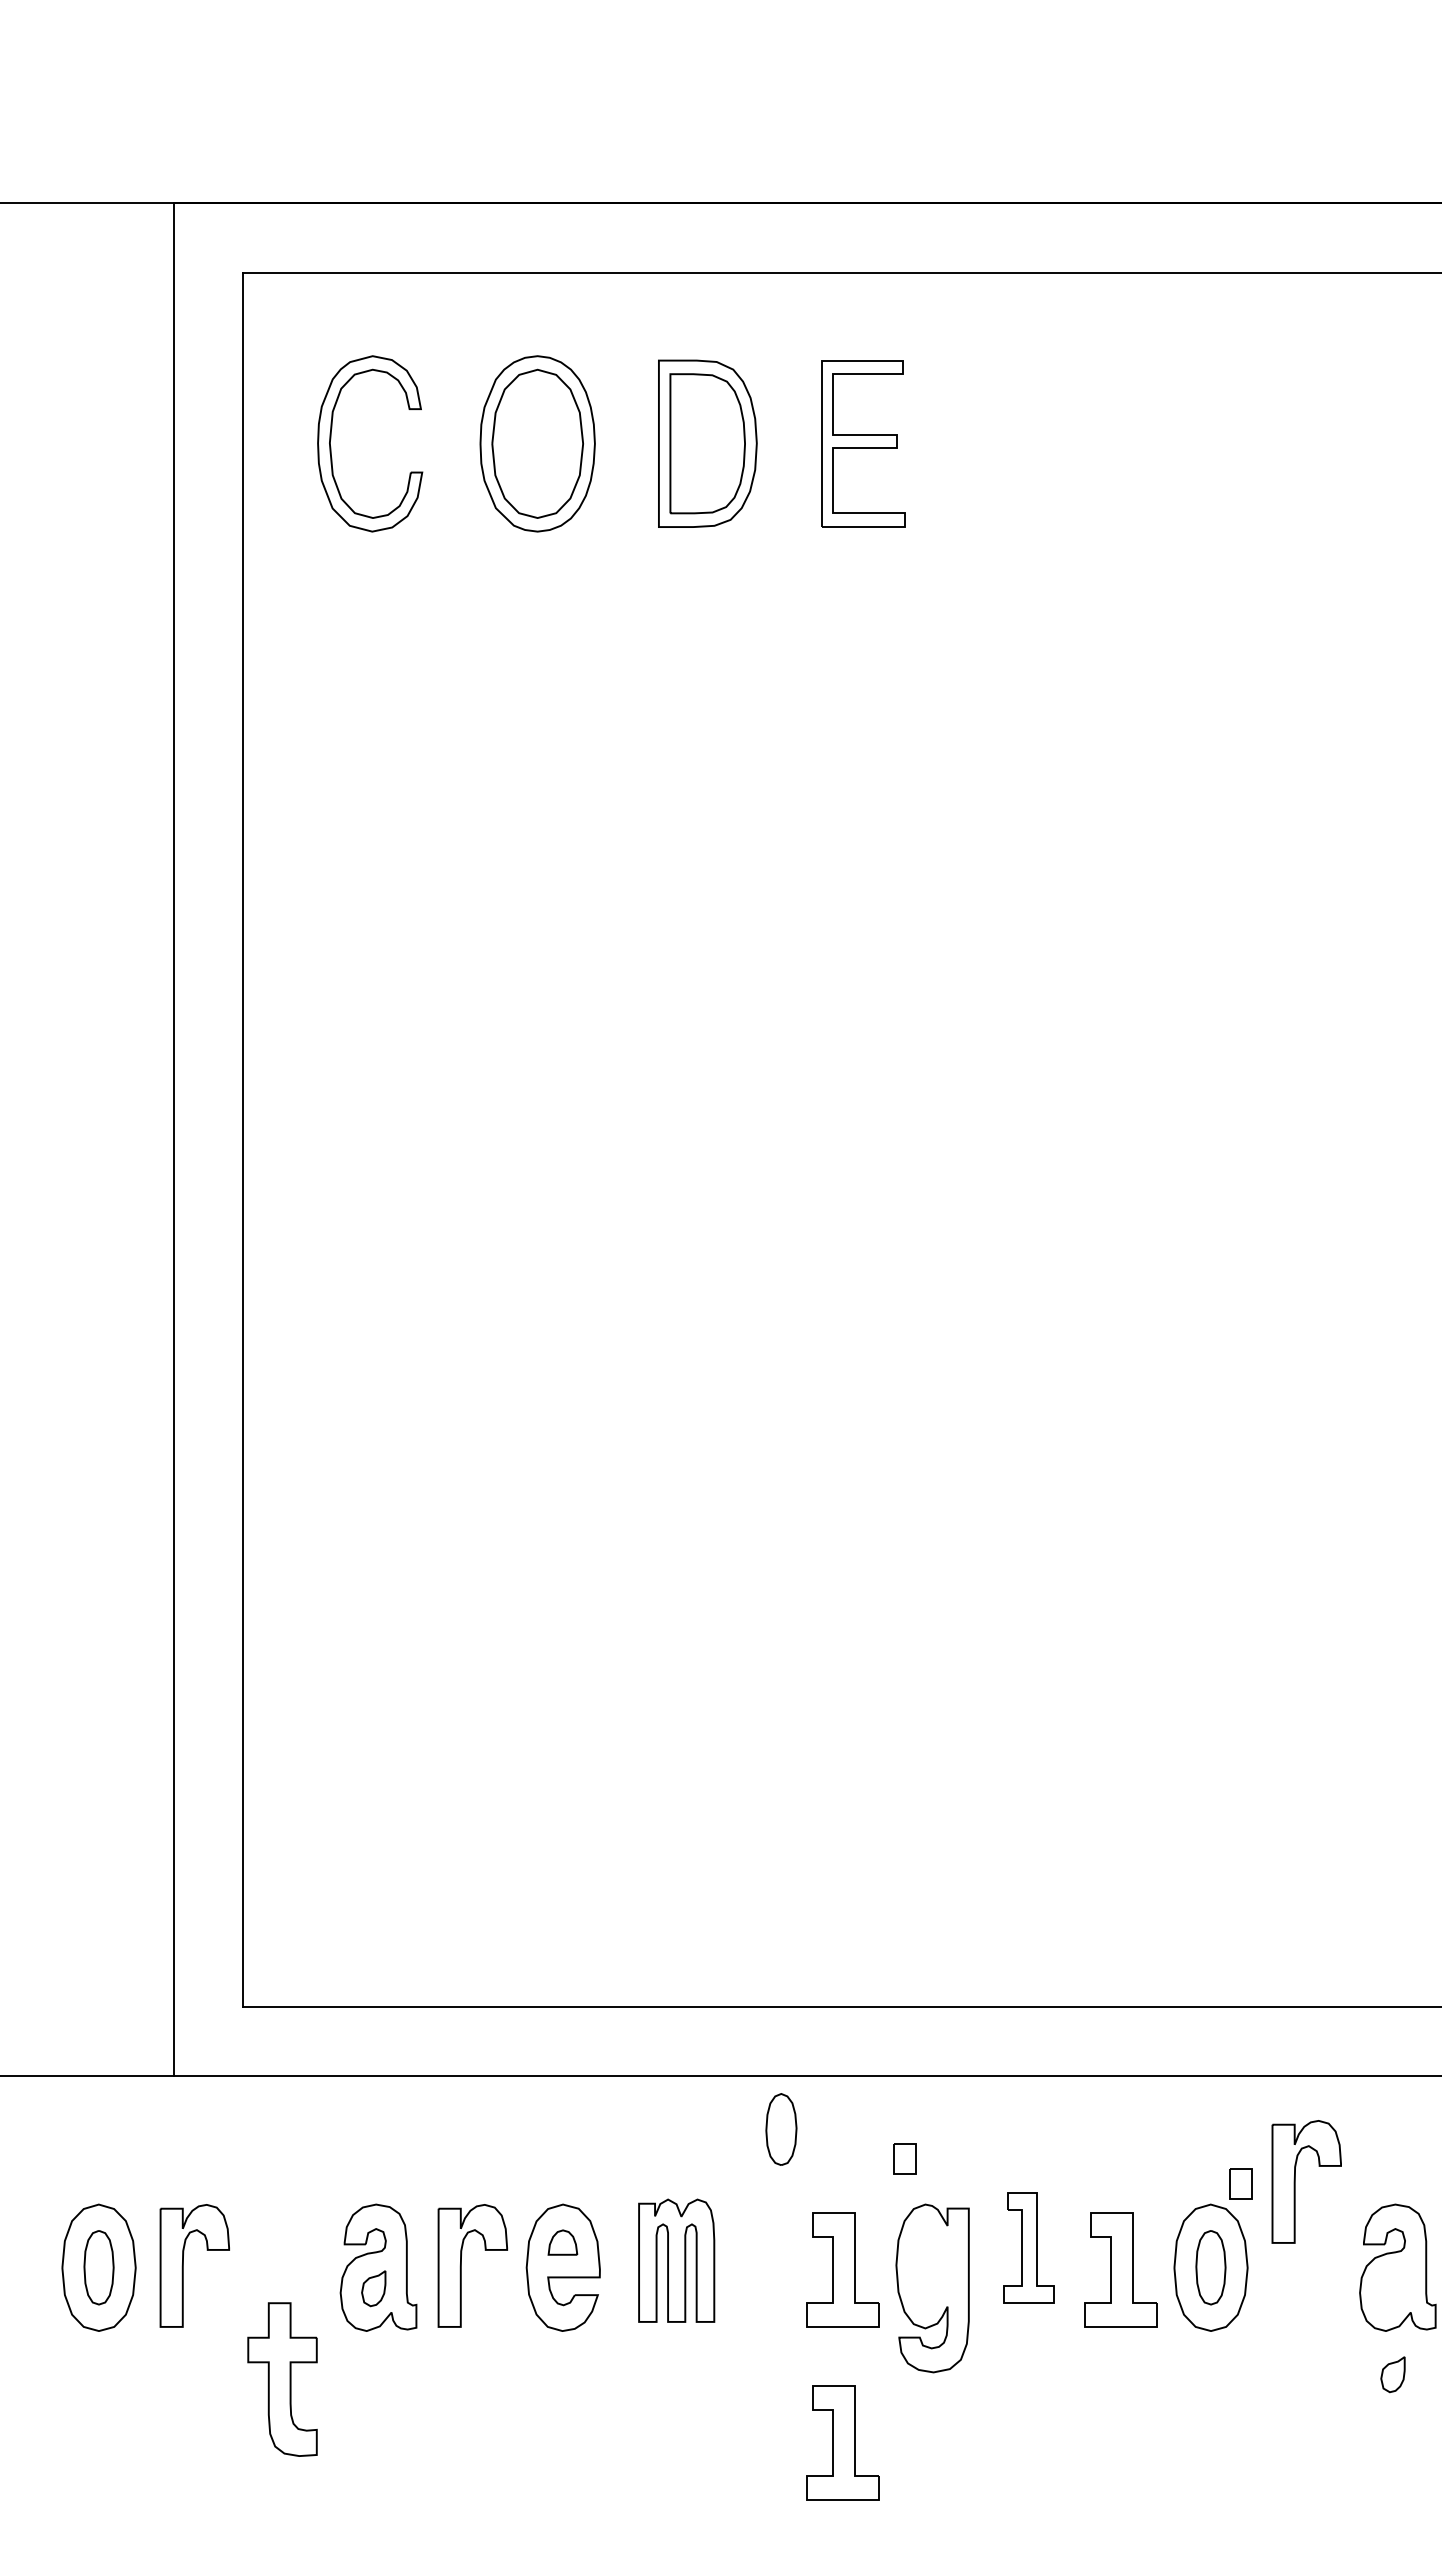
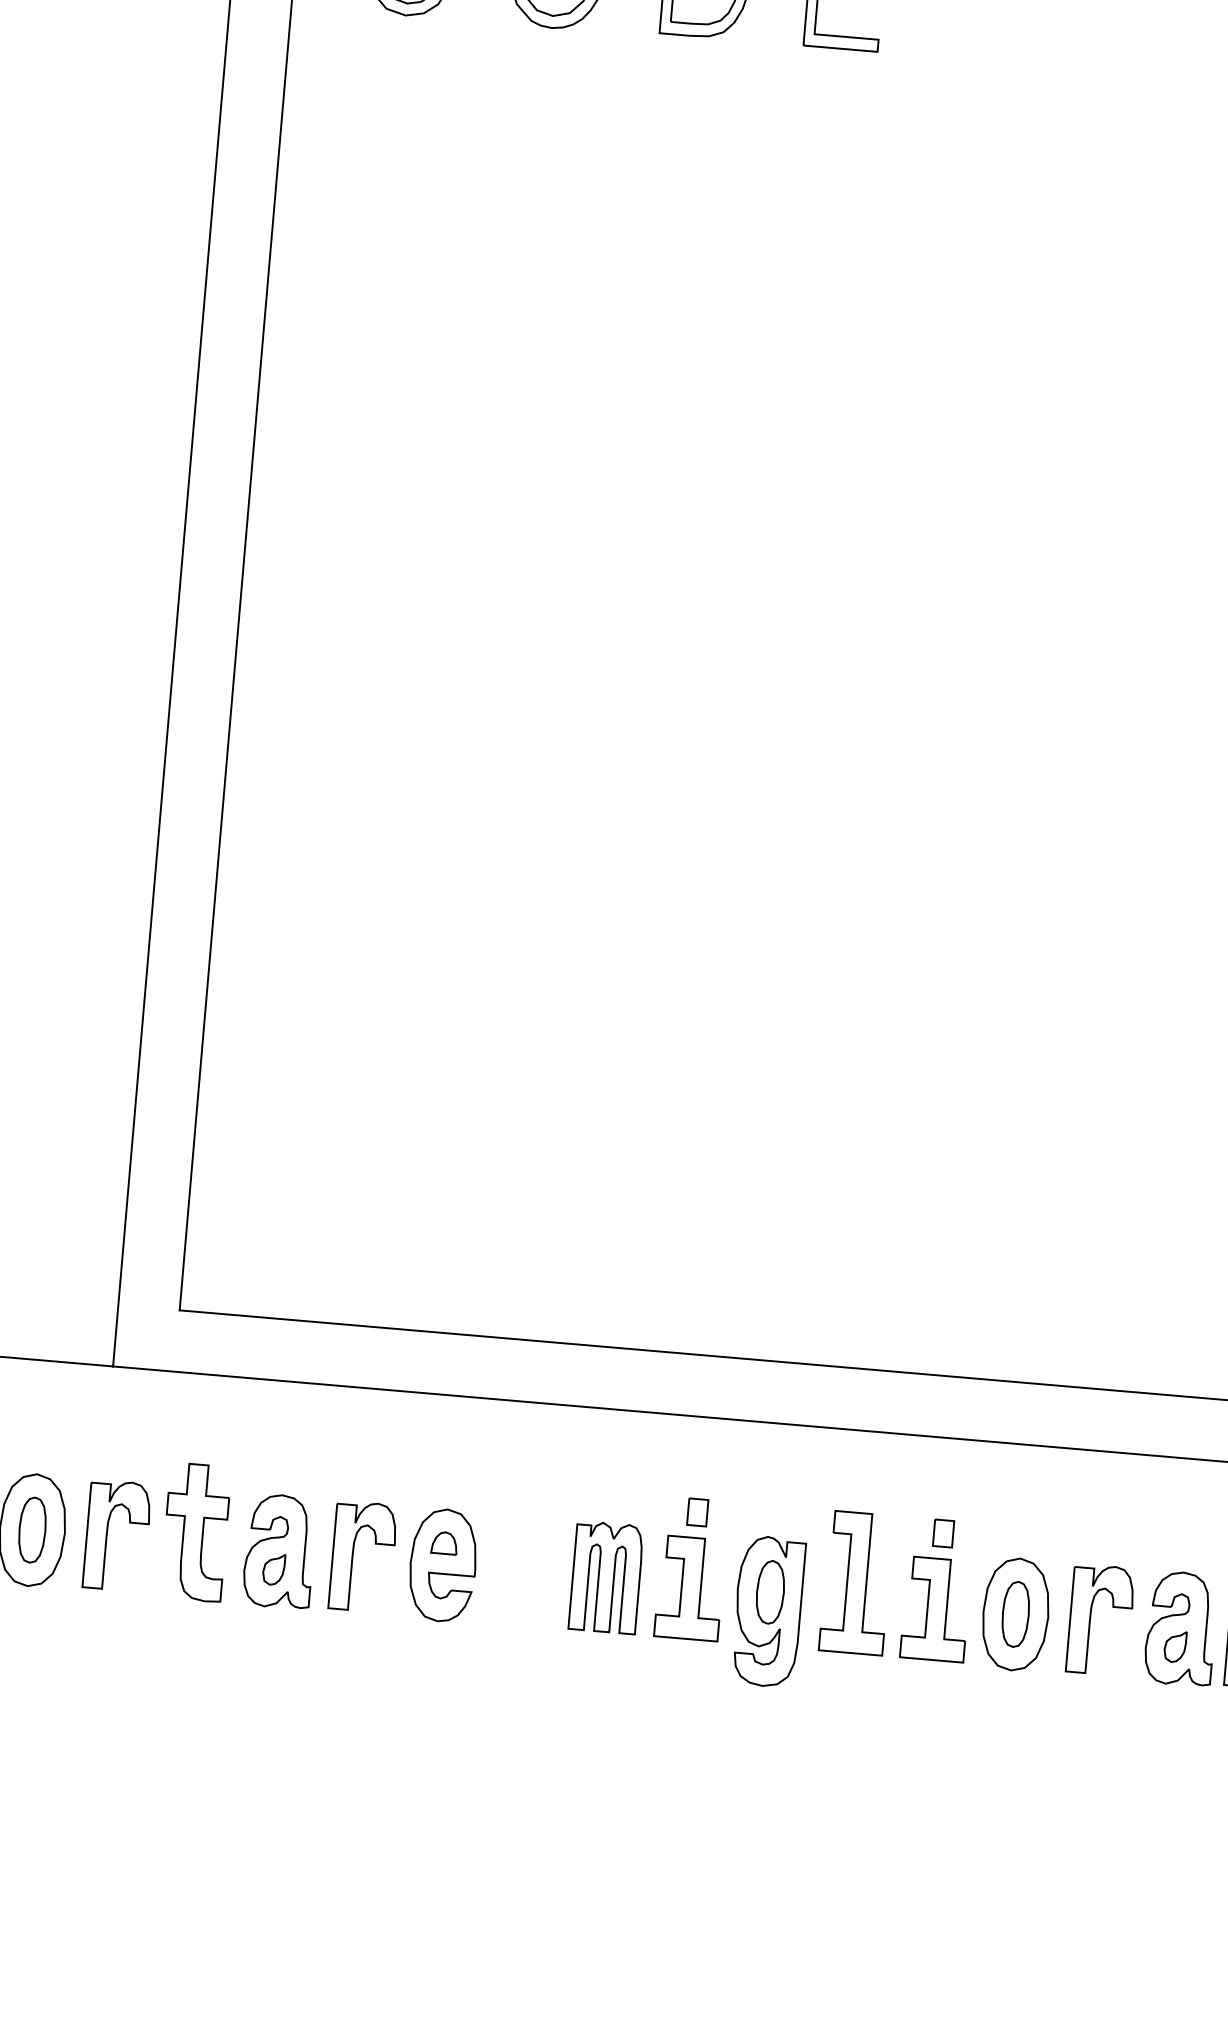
part: (781, 2129) -> (770, 1592), moved
part: (904, 2158) -> (697, 1512), moved
part: (1295, 2181) -> (1090, 1618), moved
part: (1240, 2183) -> (943, 1533), moved
part: (1028, 2247) -> (855, 1582), size x1.43
part: (676, 2260) -> (606, 1577), moved
part: (1392, 2374) -> (1174, 1646), moved
part: (282, 2379) -> (195, 1532), moved
part: (842, 2442) -> (676, 1741), removed

